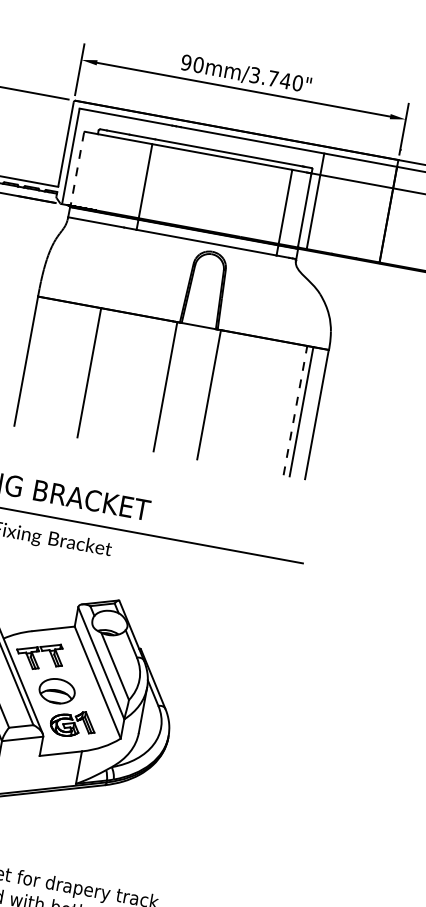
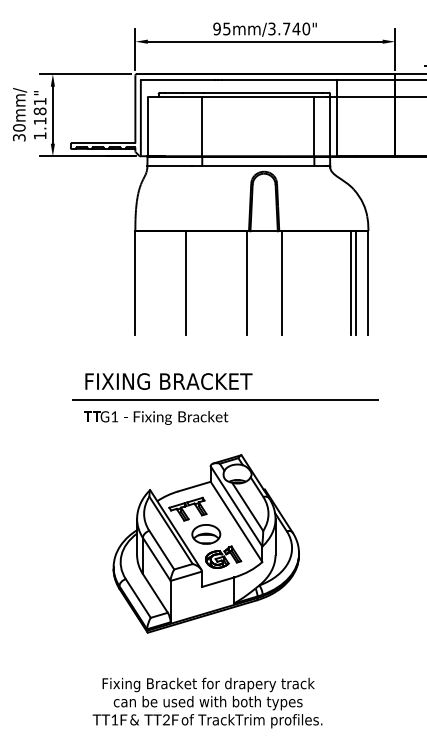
text: (198, 64) -> (226, 28), 90mm/3.740" -> 95mm/3.740"
line: (76, 169) -> (147, 127), dashed -> solid
line: (295, 411) -> (351, 283), dashed -> solid

